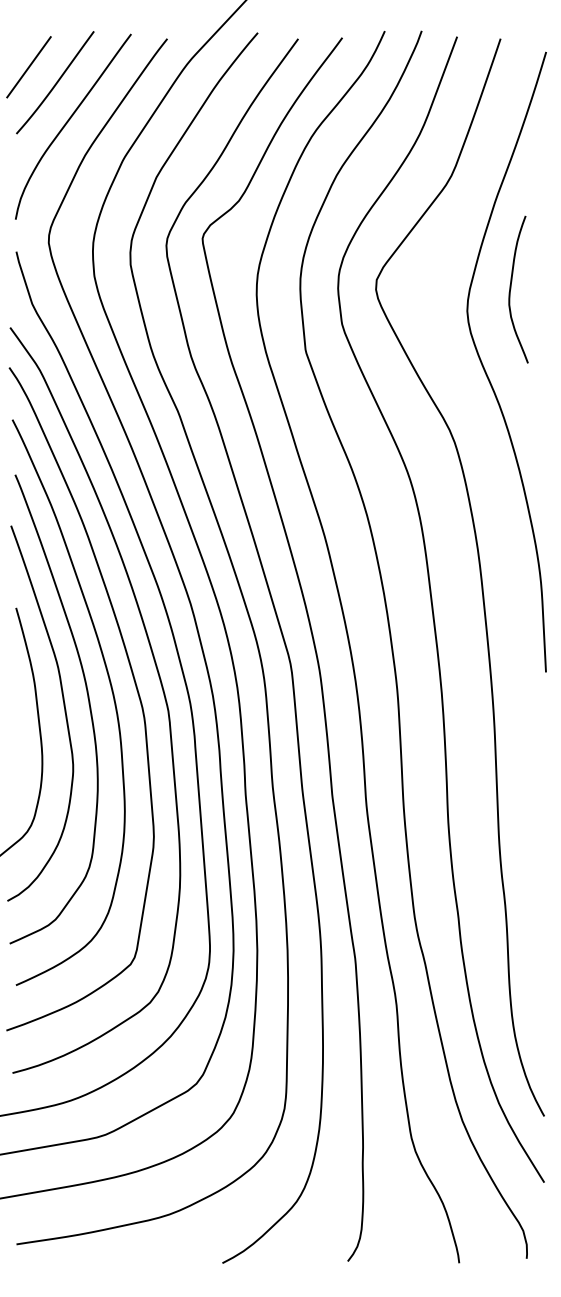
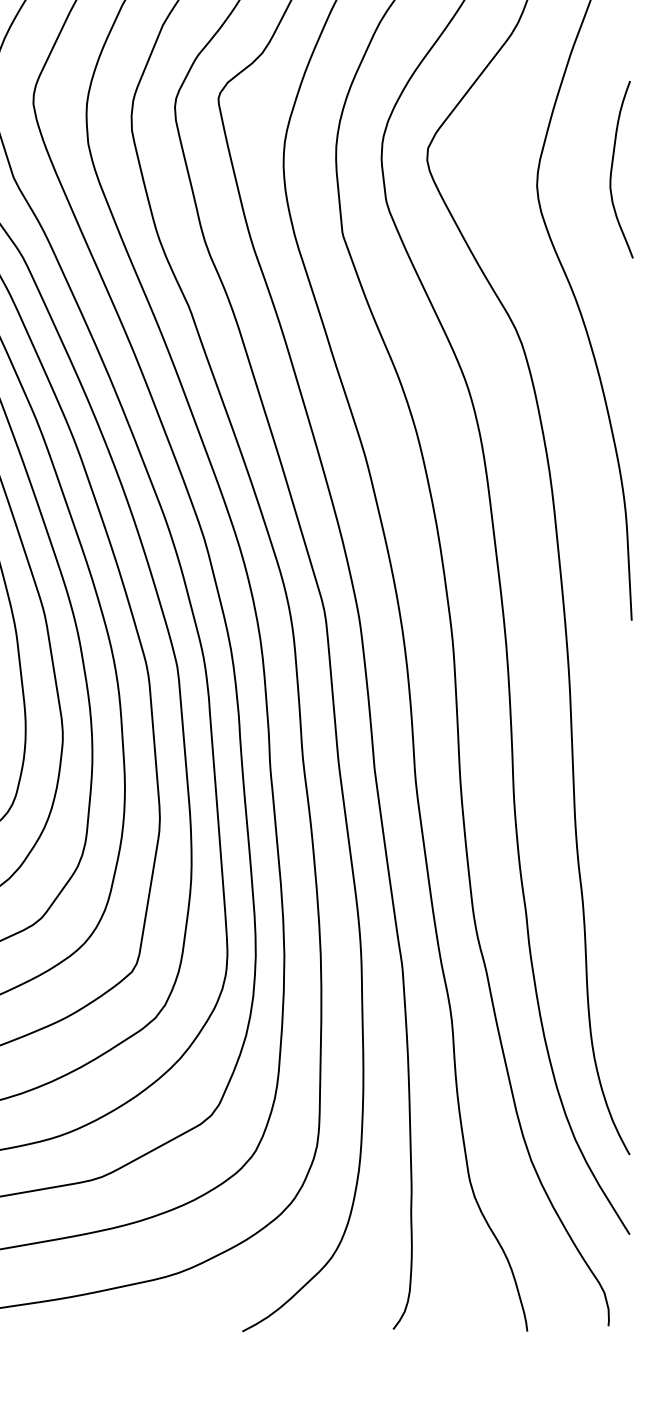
curve: (511, 289) -> (613, 169), moved

